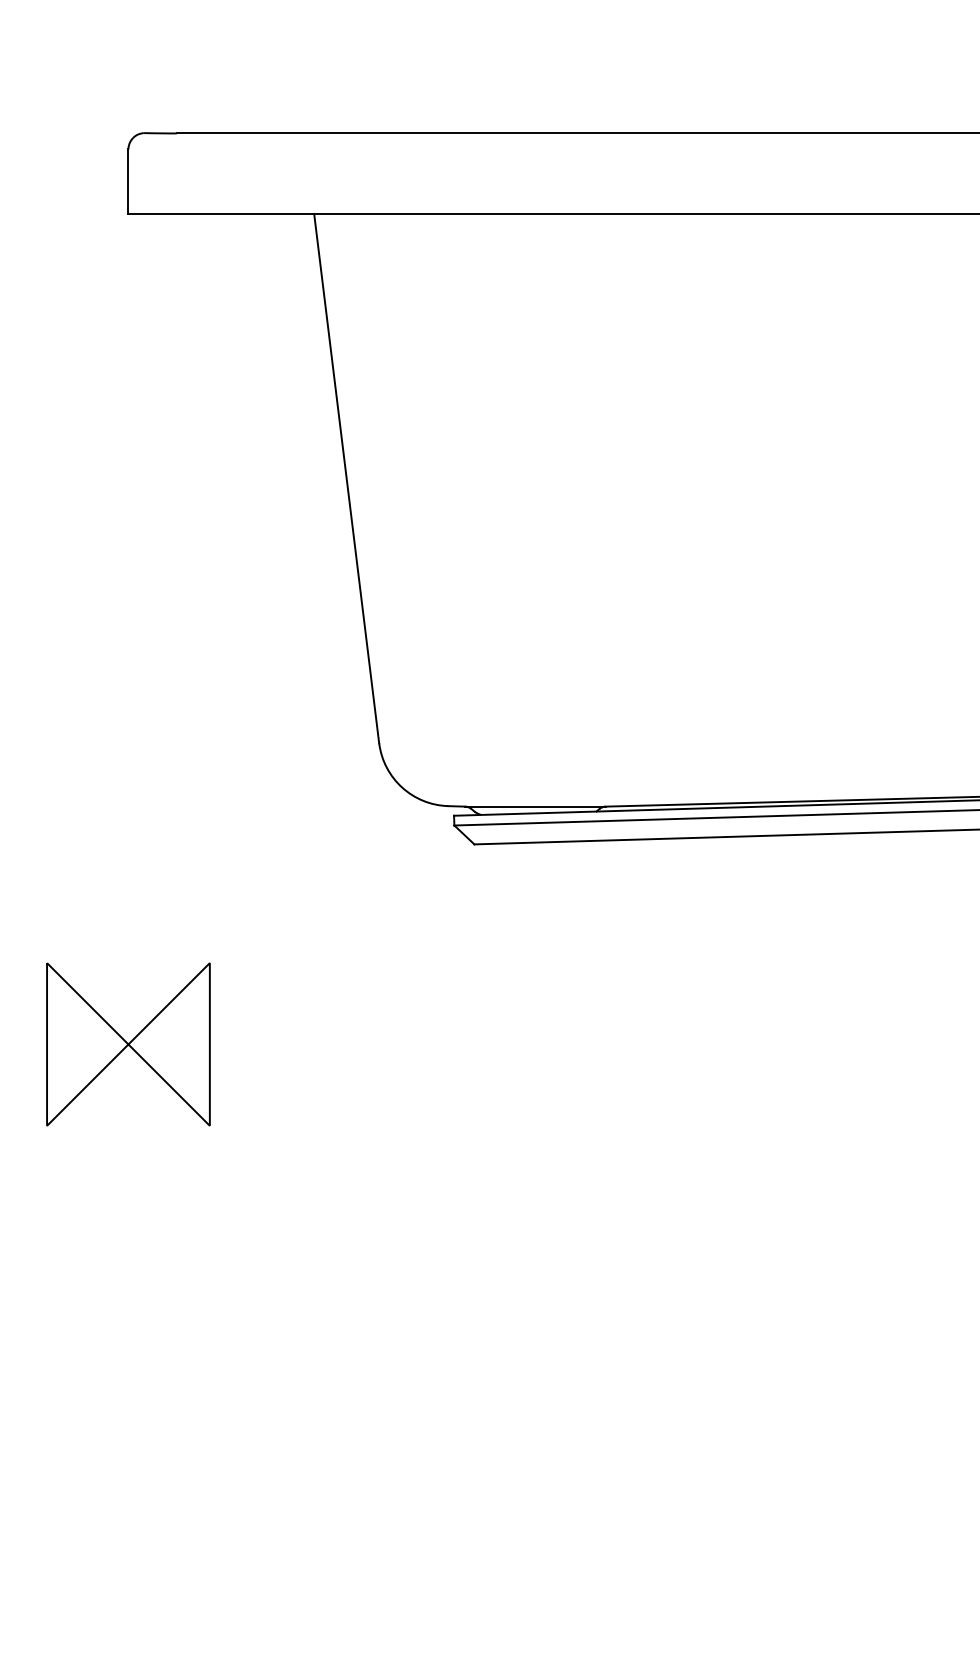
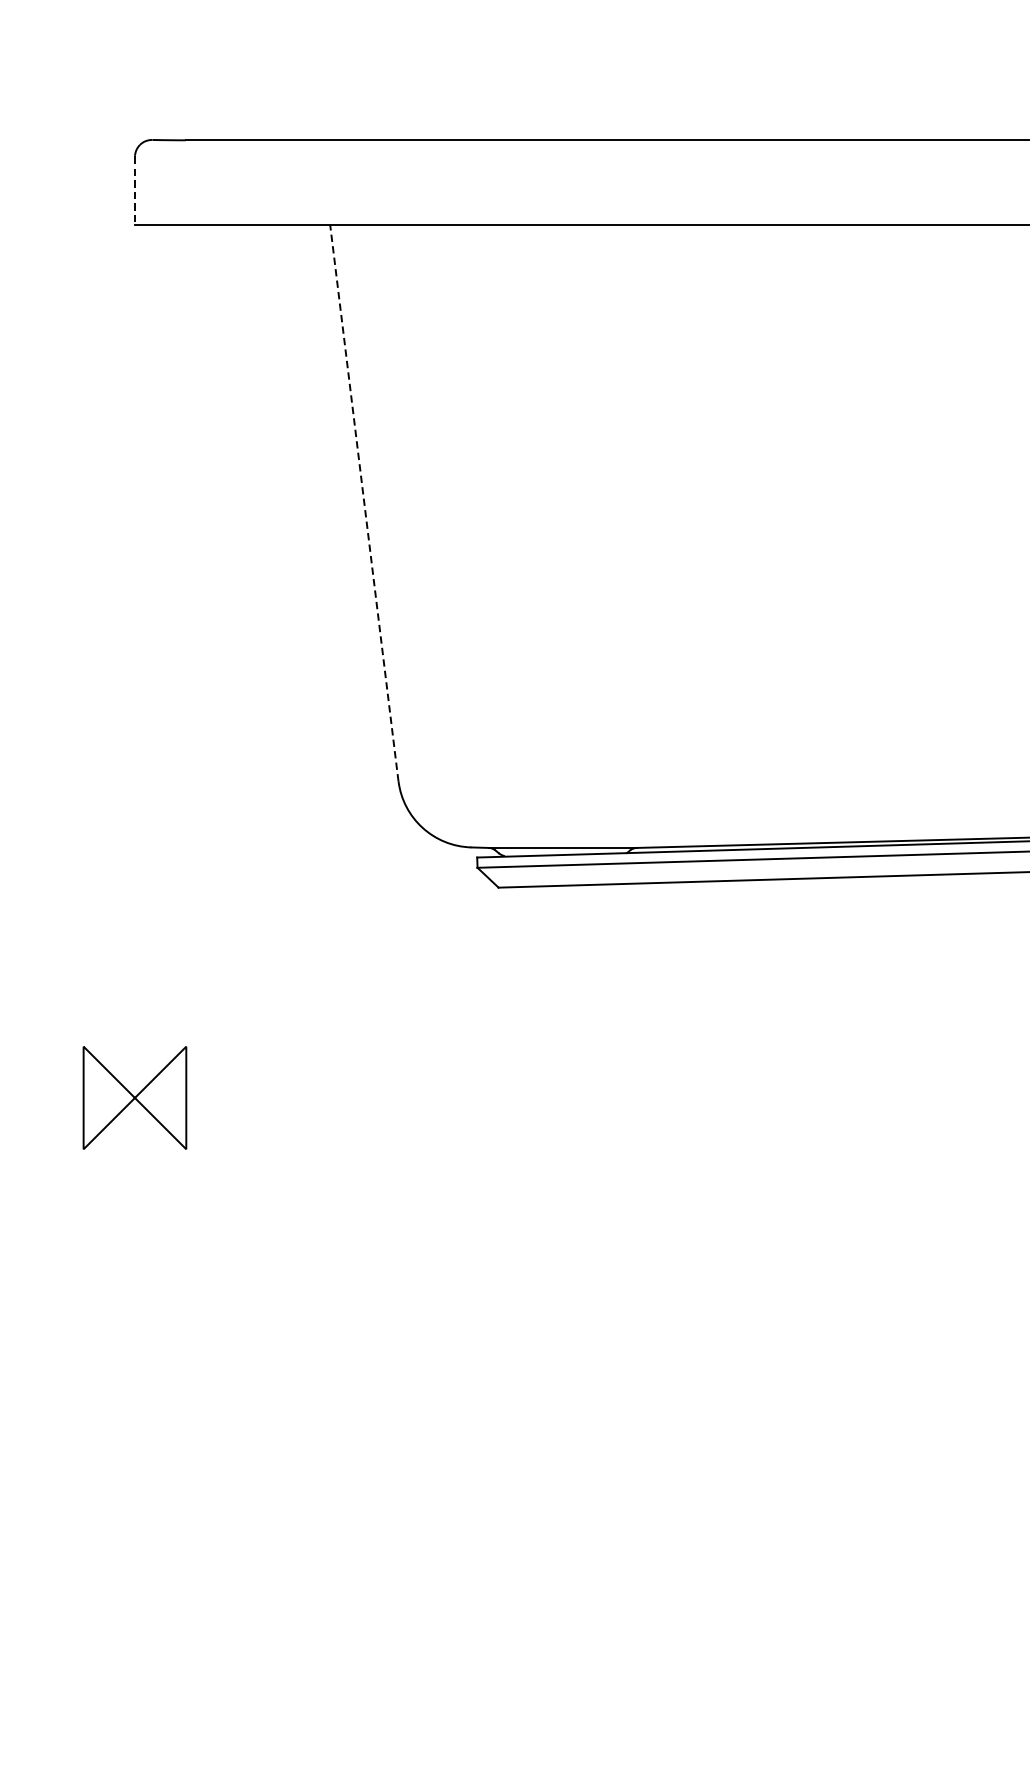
line: (128, 182) -> (134, 191), solid -> dashed
line: (346, 478) -> (364, 503), solid -> dashed
part: (128, 1044) -> (134, 1097), size x0.6

